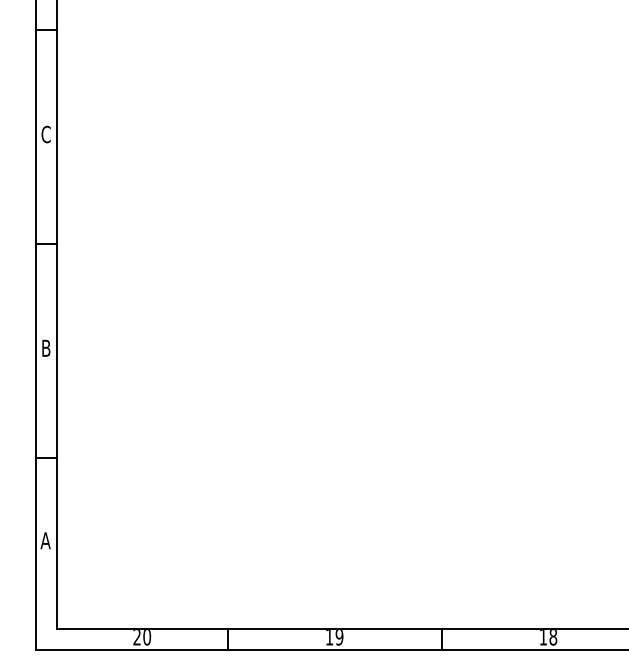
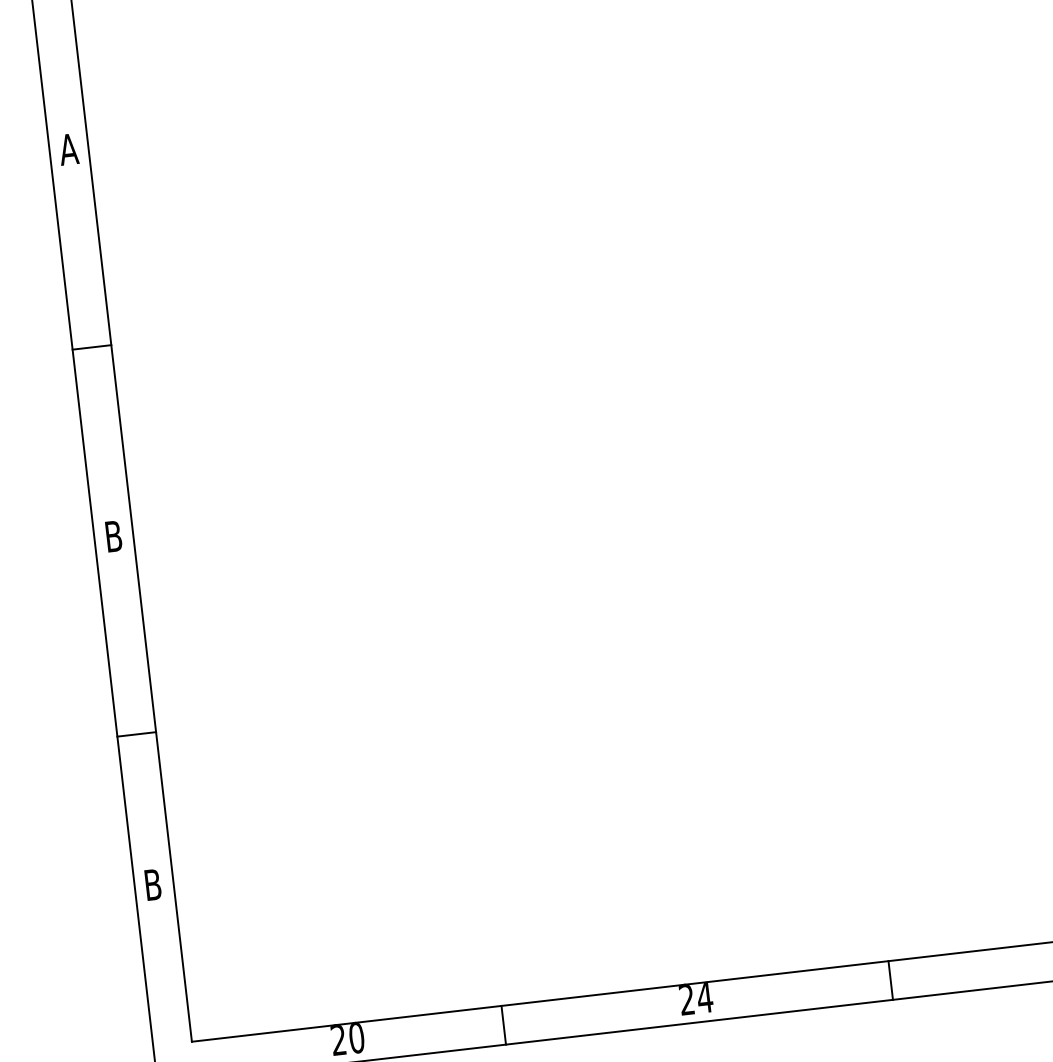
text: (46, 134) -> (69, 149), C -> A
text: (45, 540) -> (152, 884), A -> B
text: (334, 637) -> (696, 999), 19 -> 24

